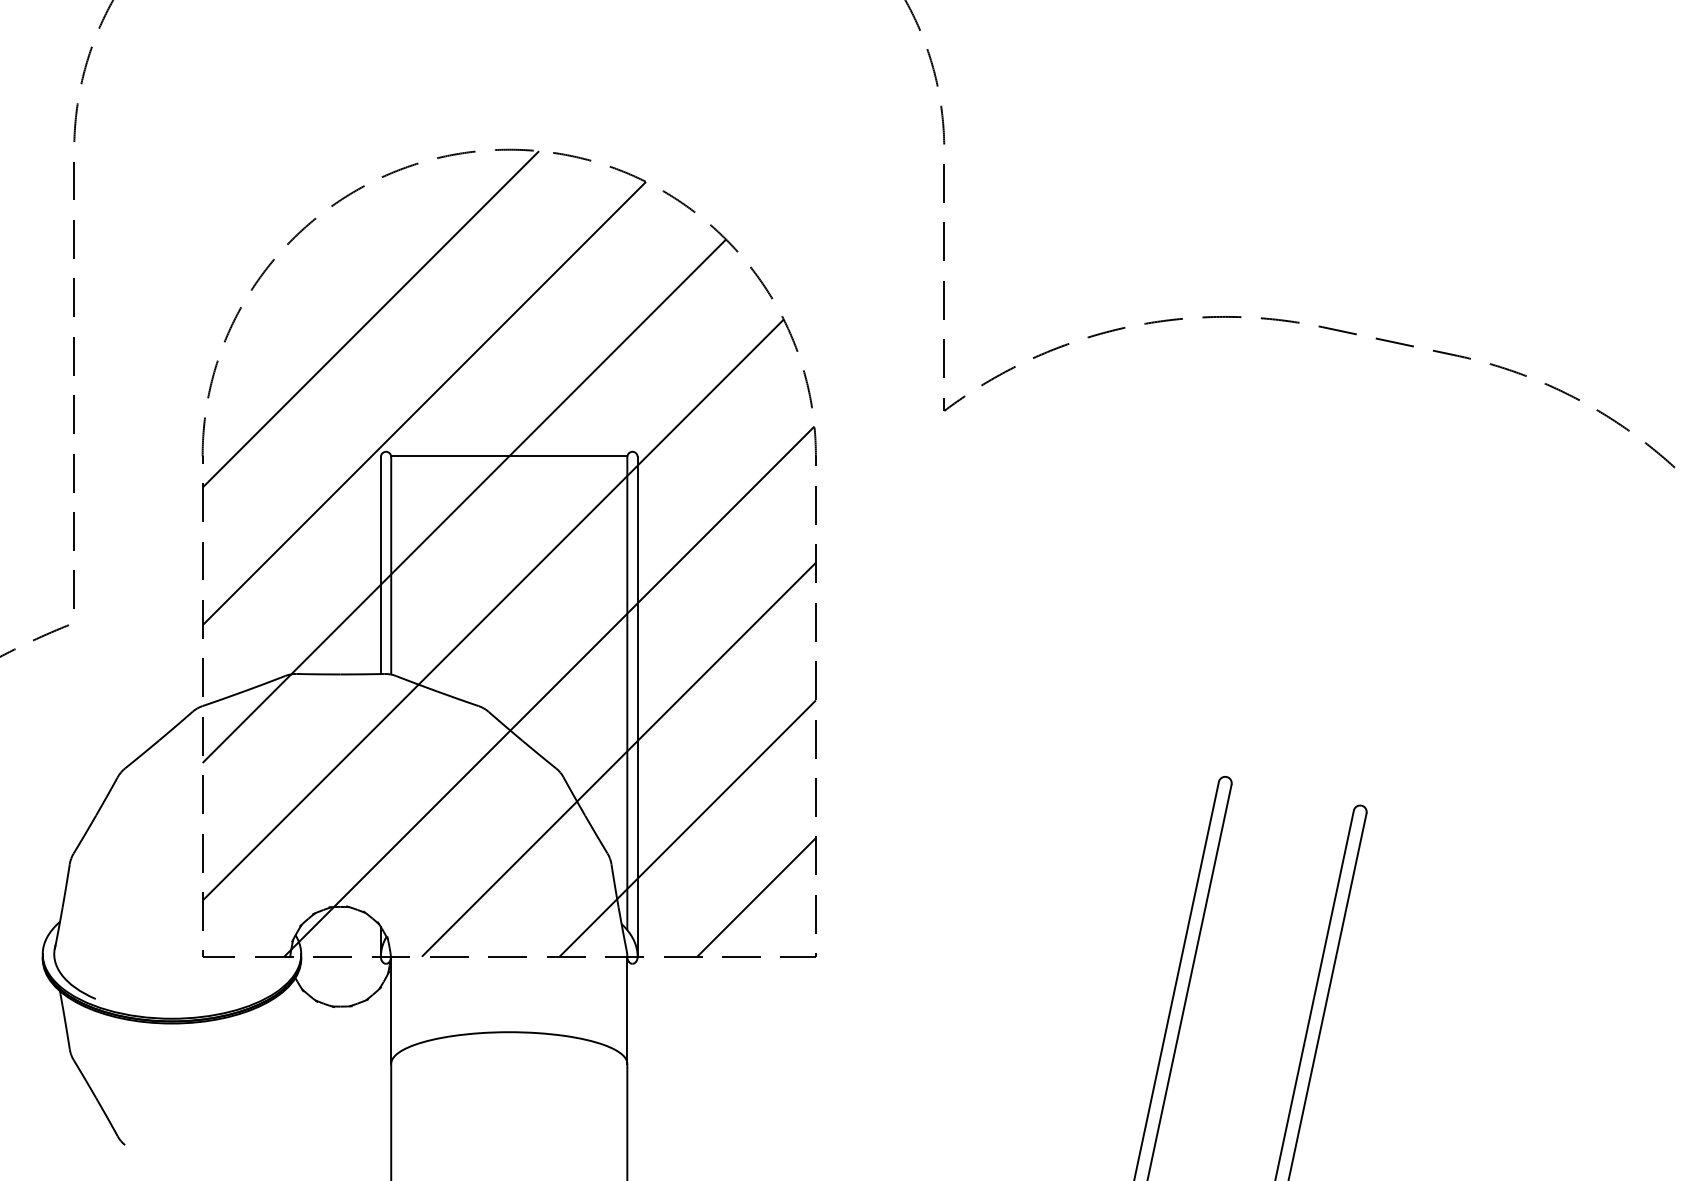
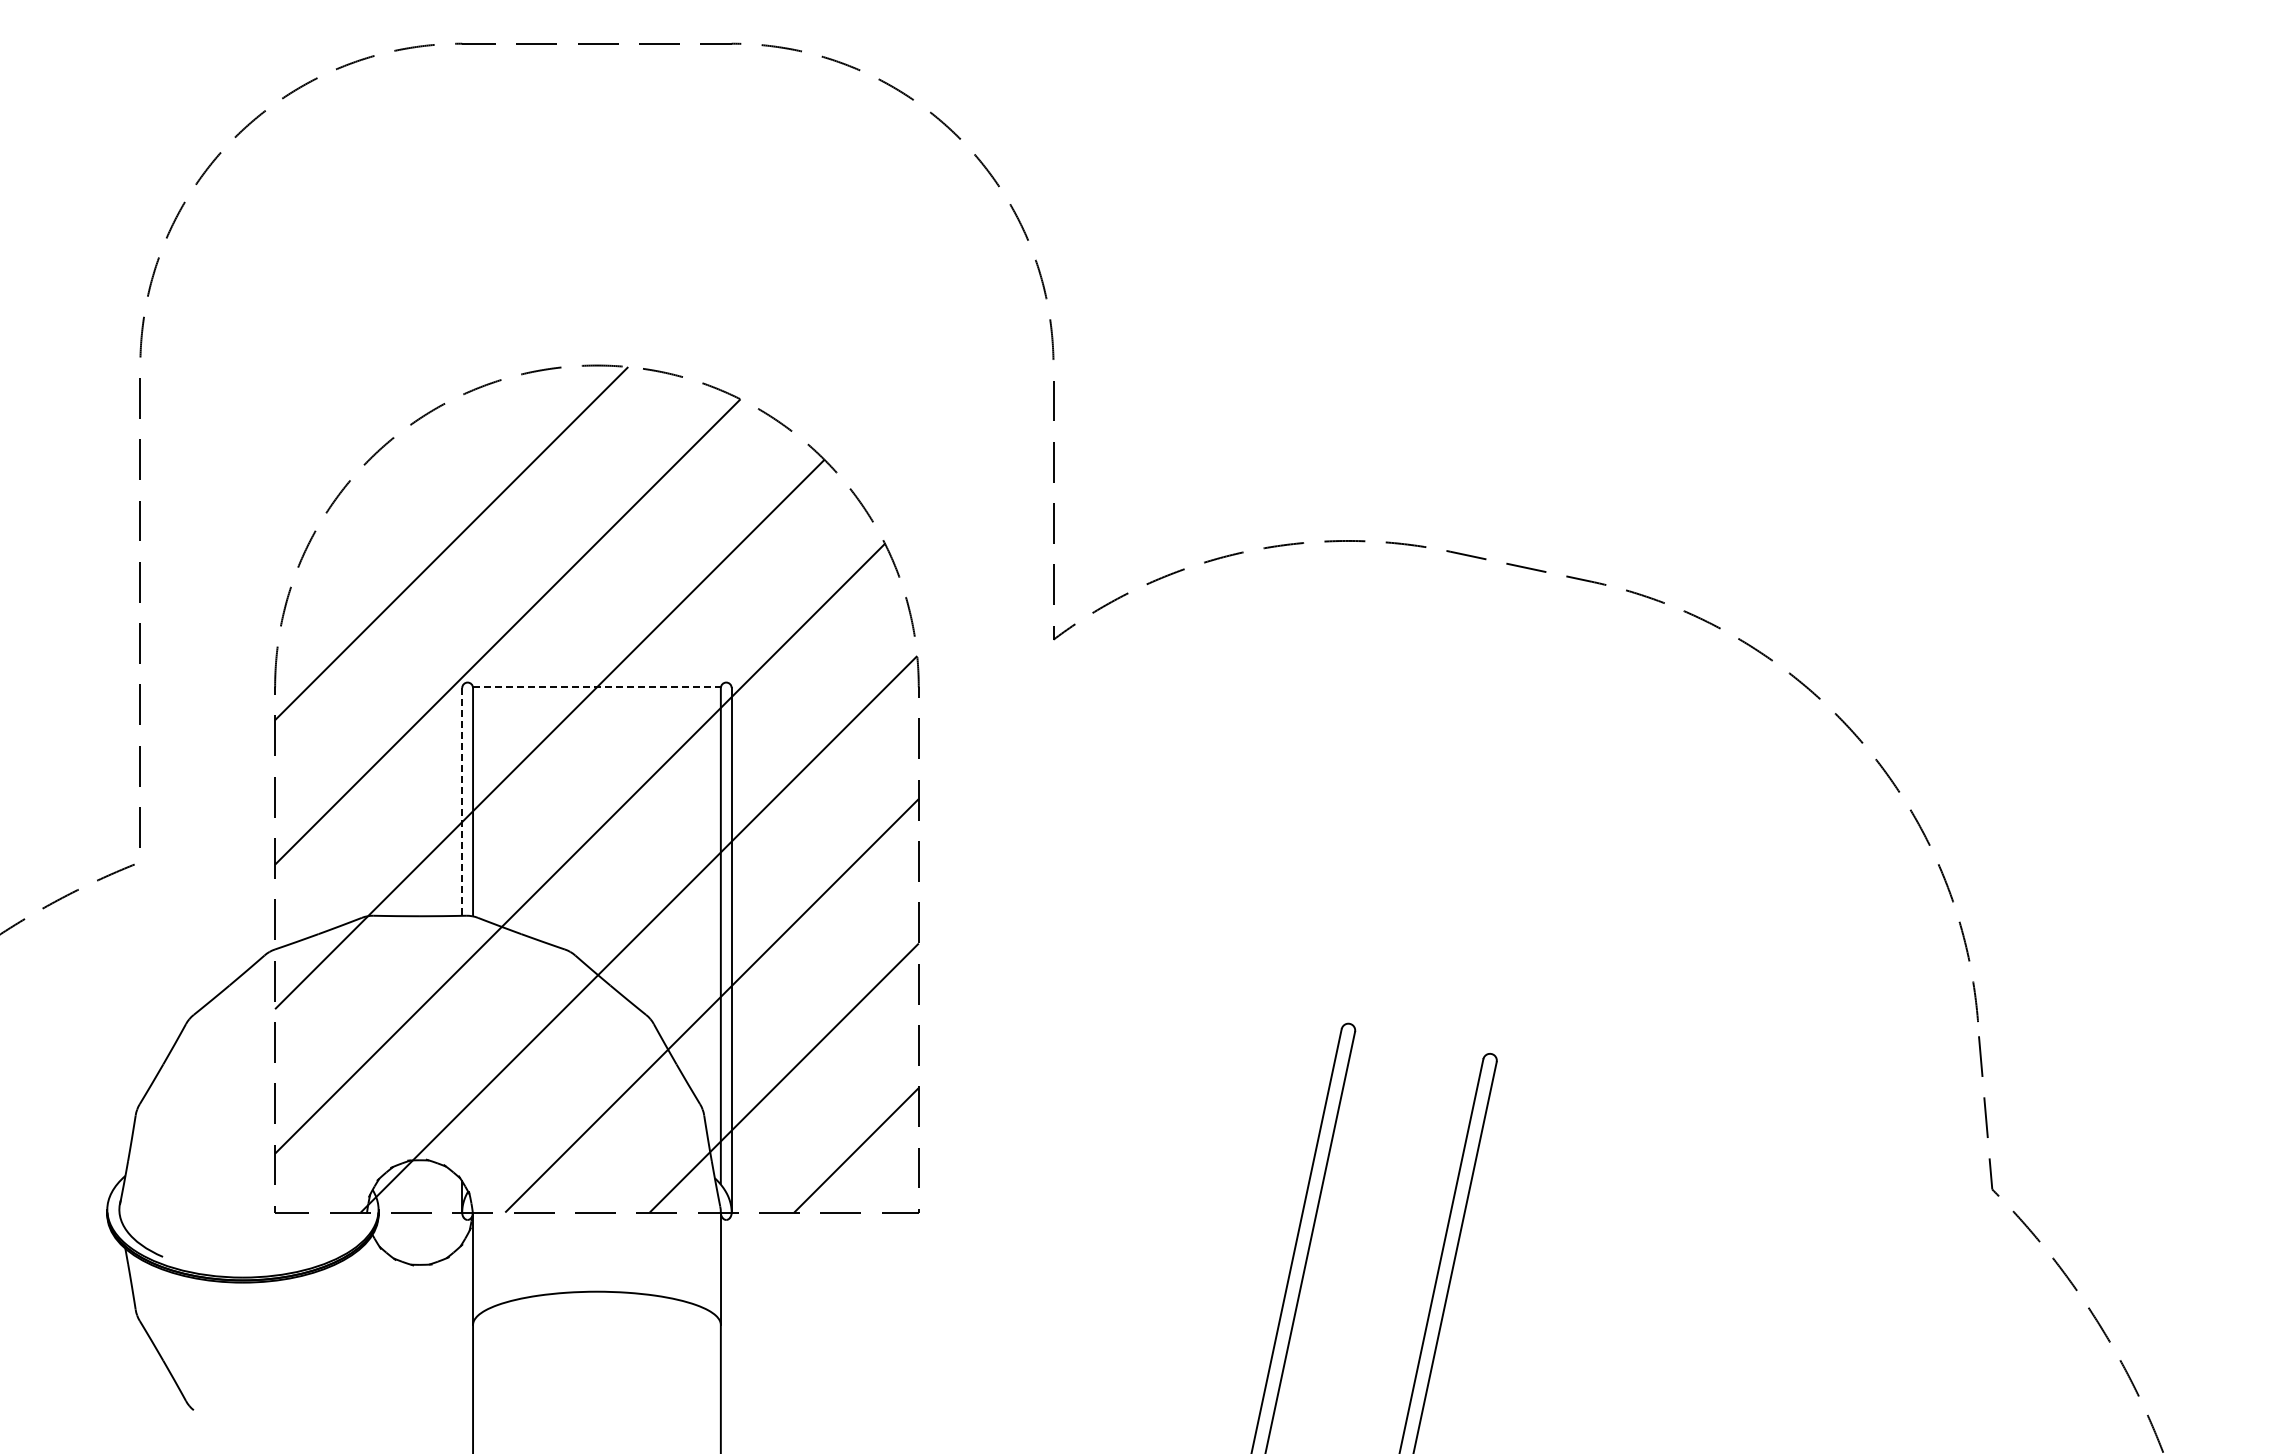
line: (508, 456) -> (596, 687), solid -> dashed
line: (381, 565) -> (462, 801), solid -> dashed

